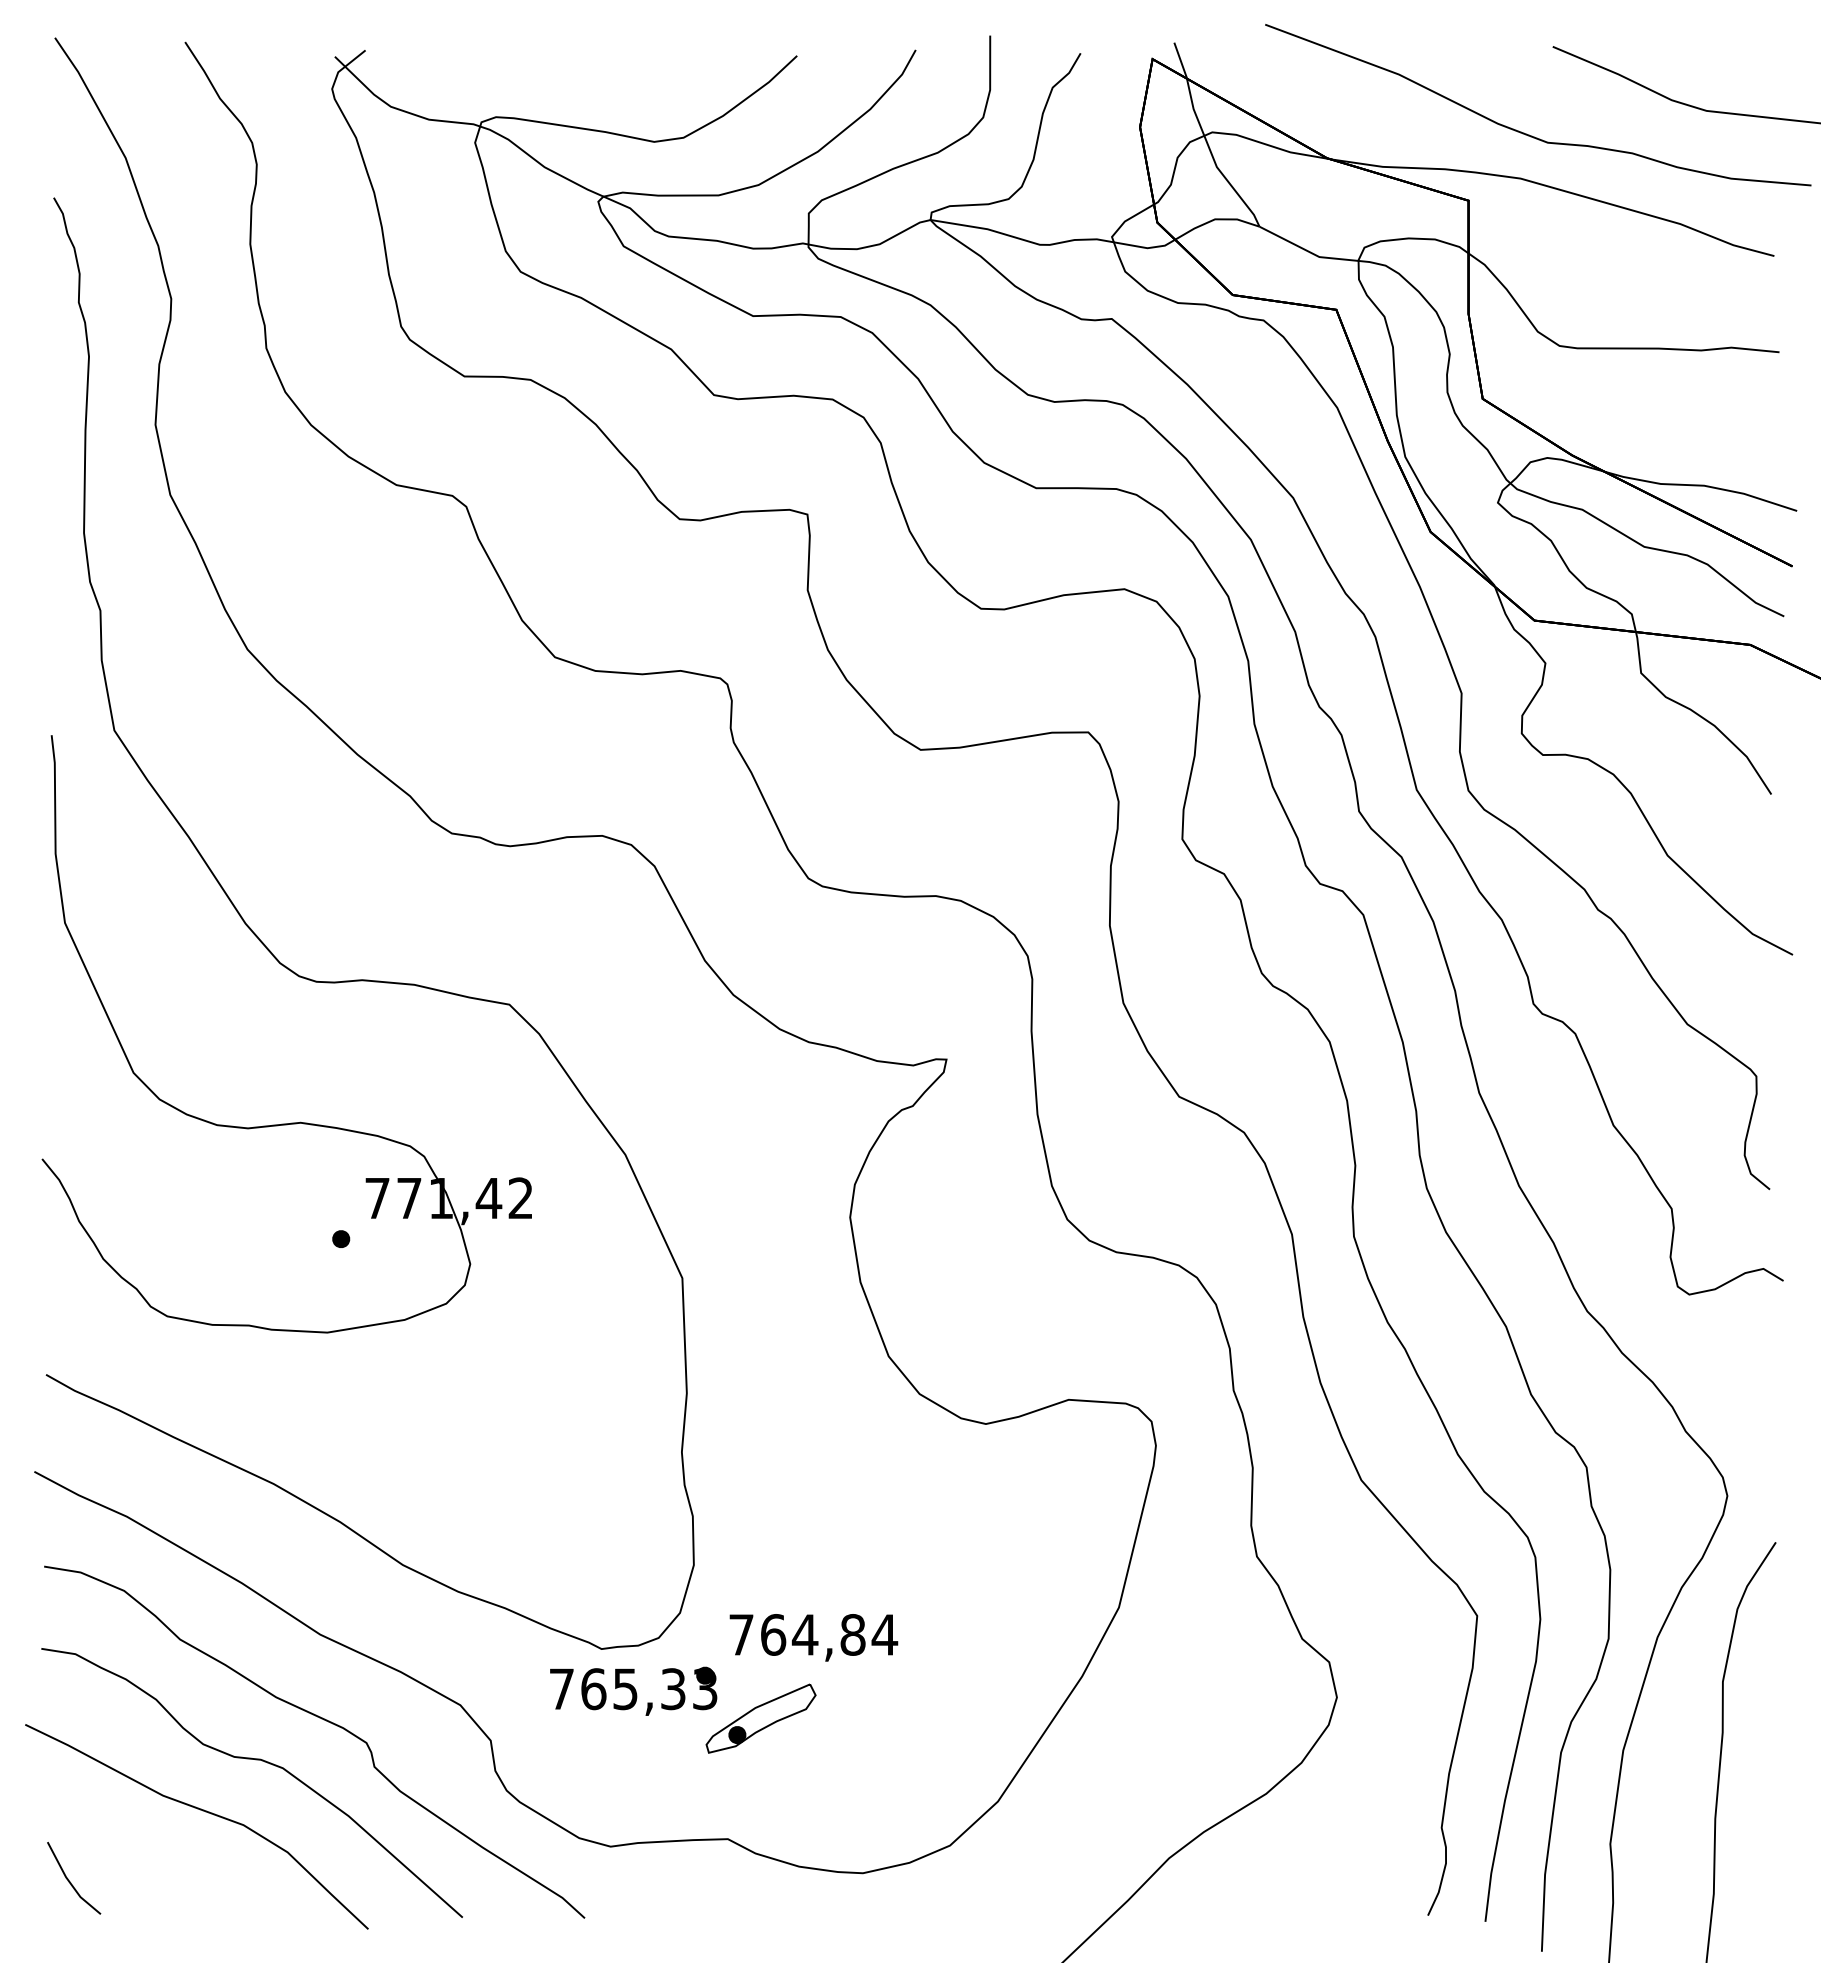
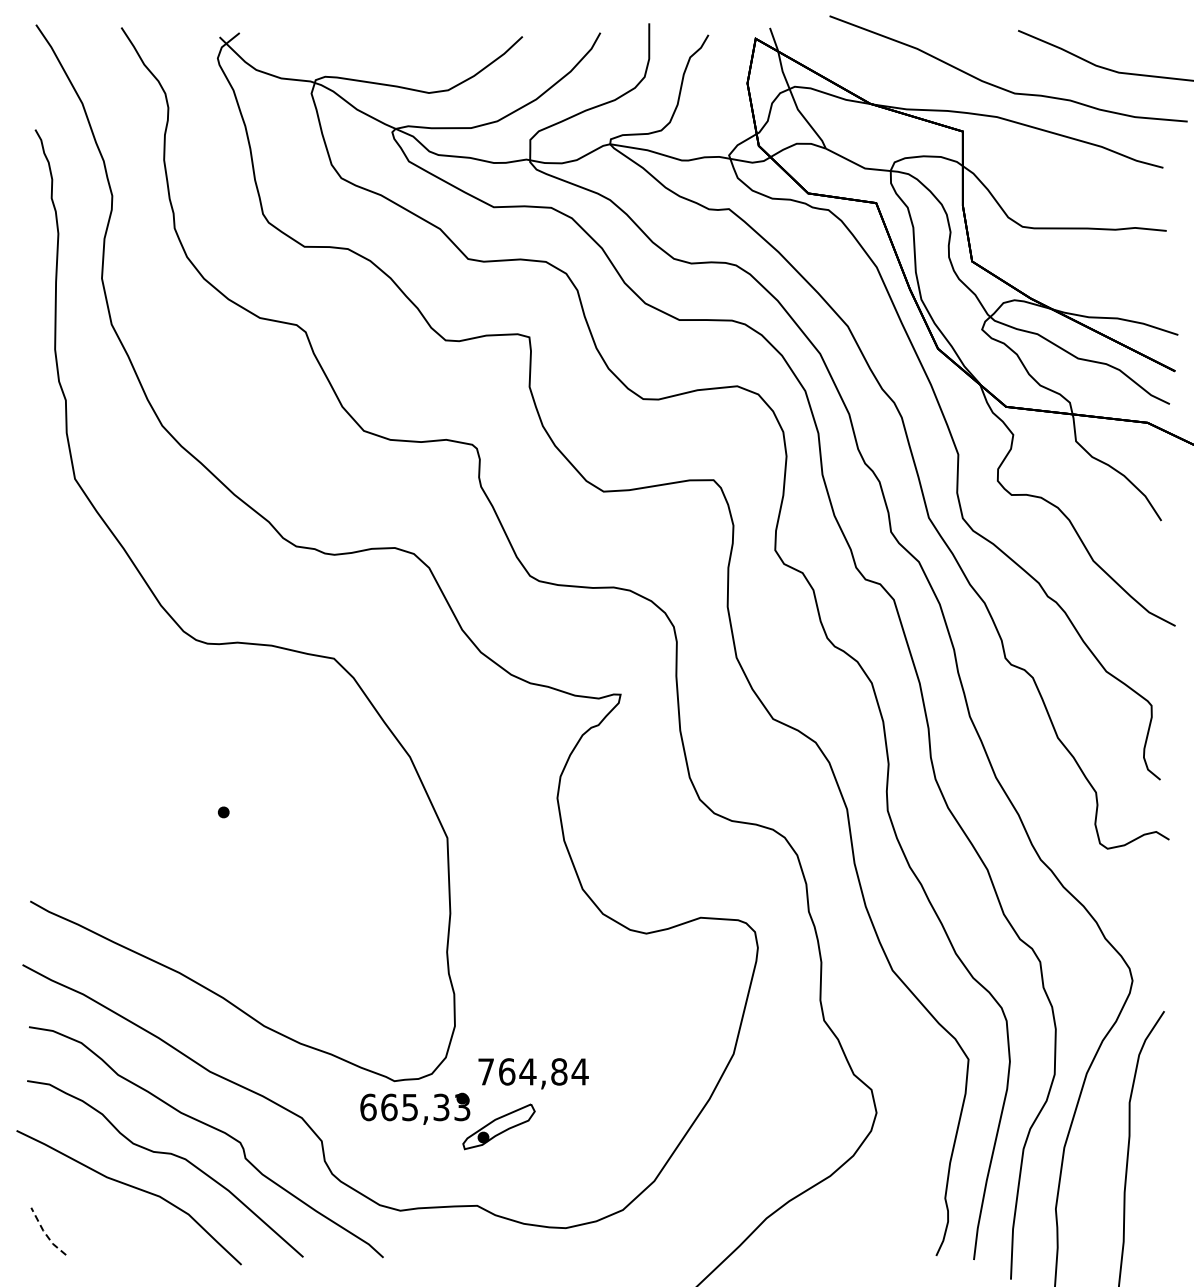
part: (290, 1121) -> (190, 735), removed
text: (561, 1689) -> (368, 1107), 765,33 -> 665,33
line: (69, 1881) -> (45, 1233), solid -> dashed

